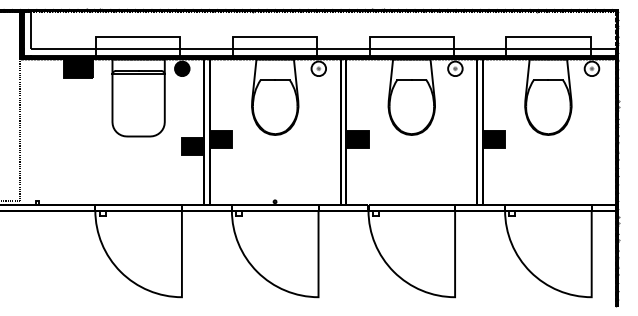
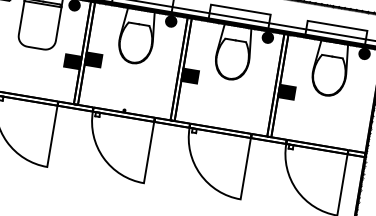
fill: (318, 68) -> (171, 21), added
fill: (455, 68) -> (268, 37), added
fill: (591, 68) -> (364, 53), added

